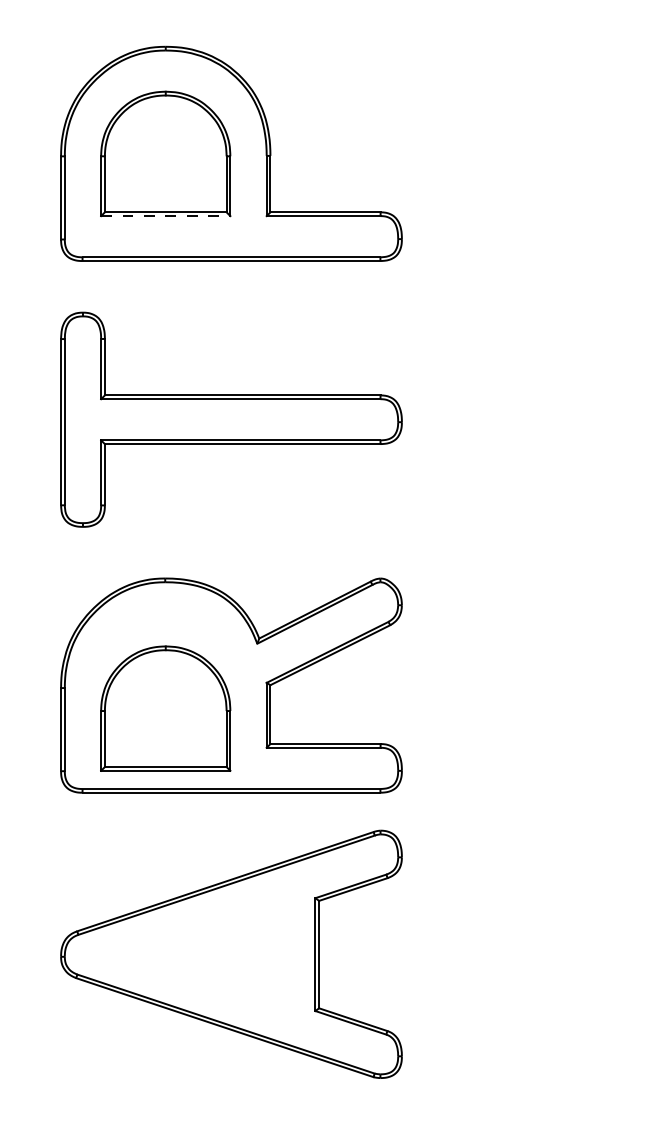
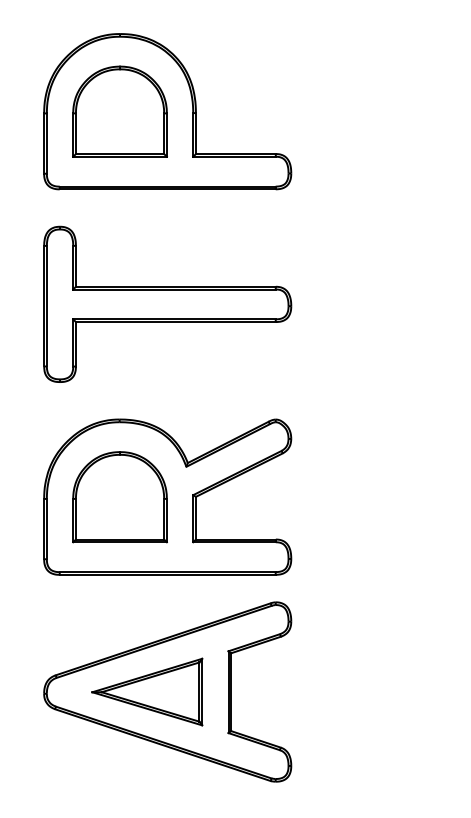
line: (165, 216) -> (119, 157), dashed -> solid
part: (165, 708) -> (119, 497), moved
part: (203, 954) -> (147, 692), added

